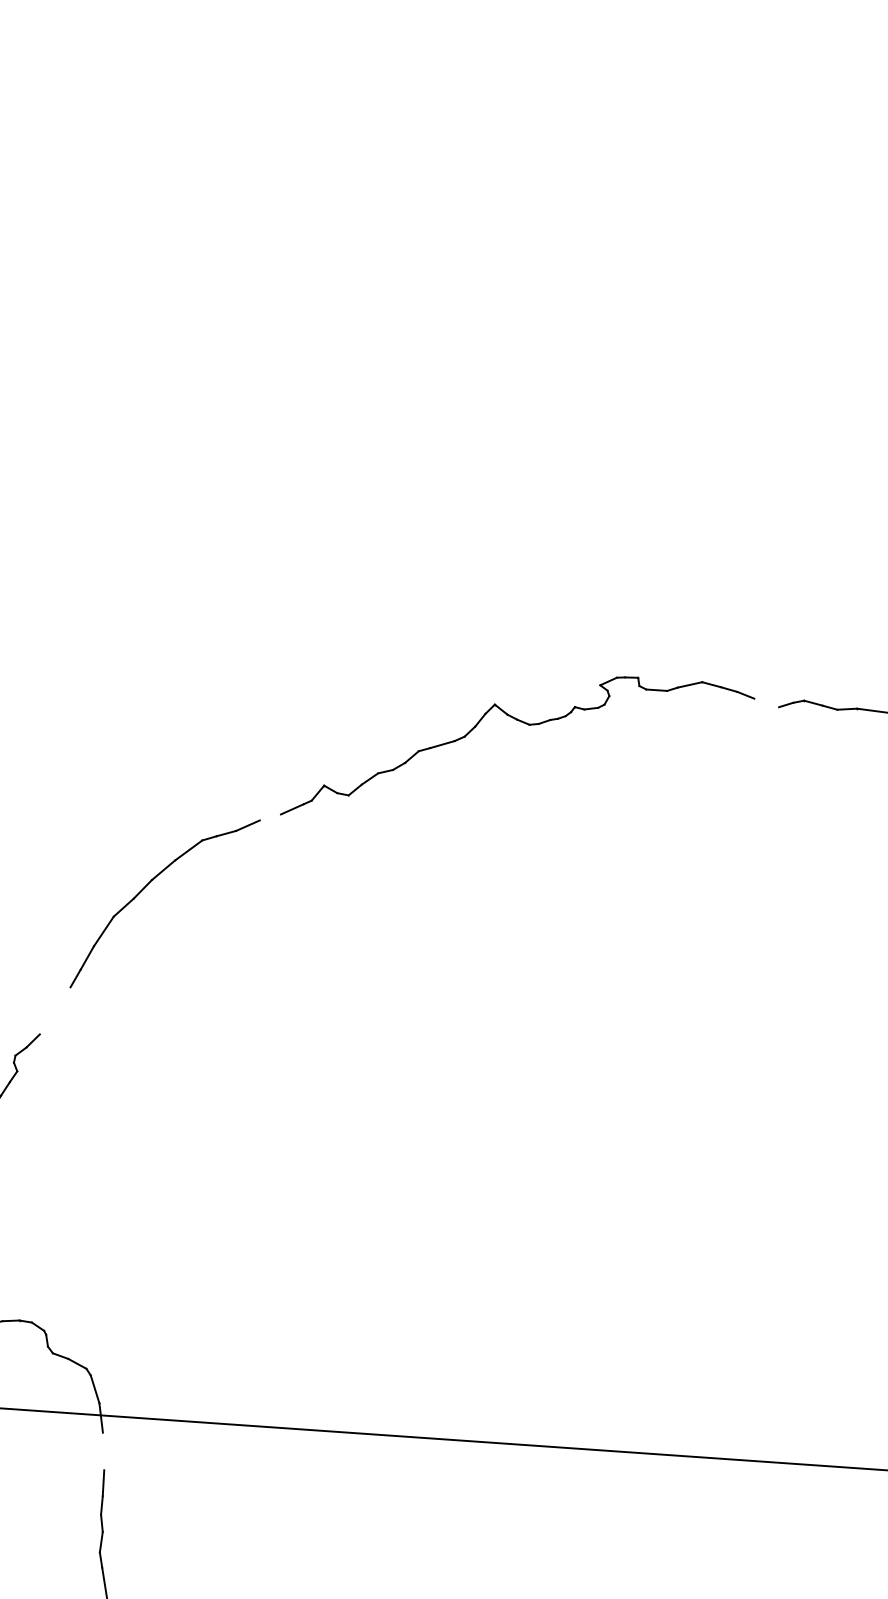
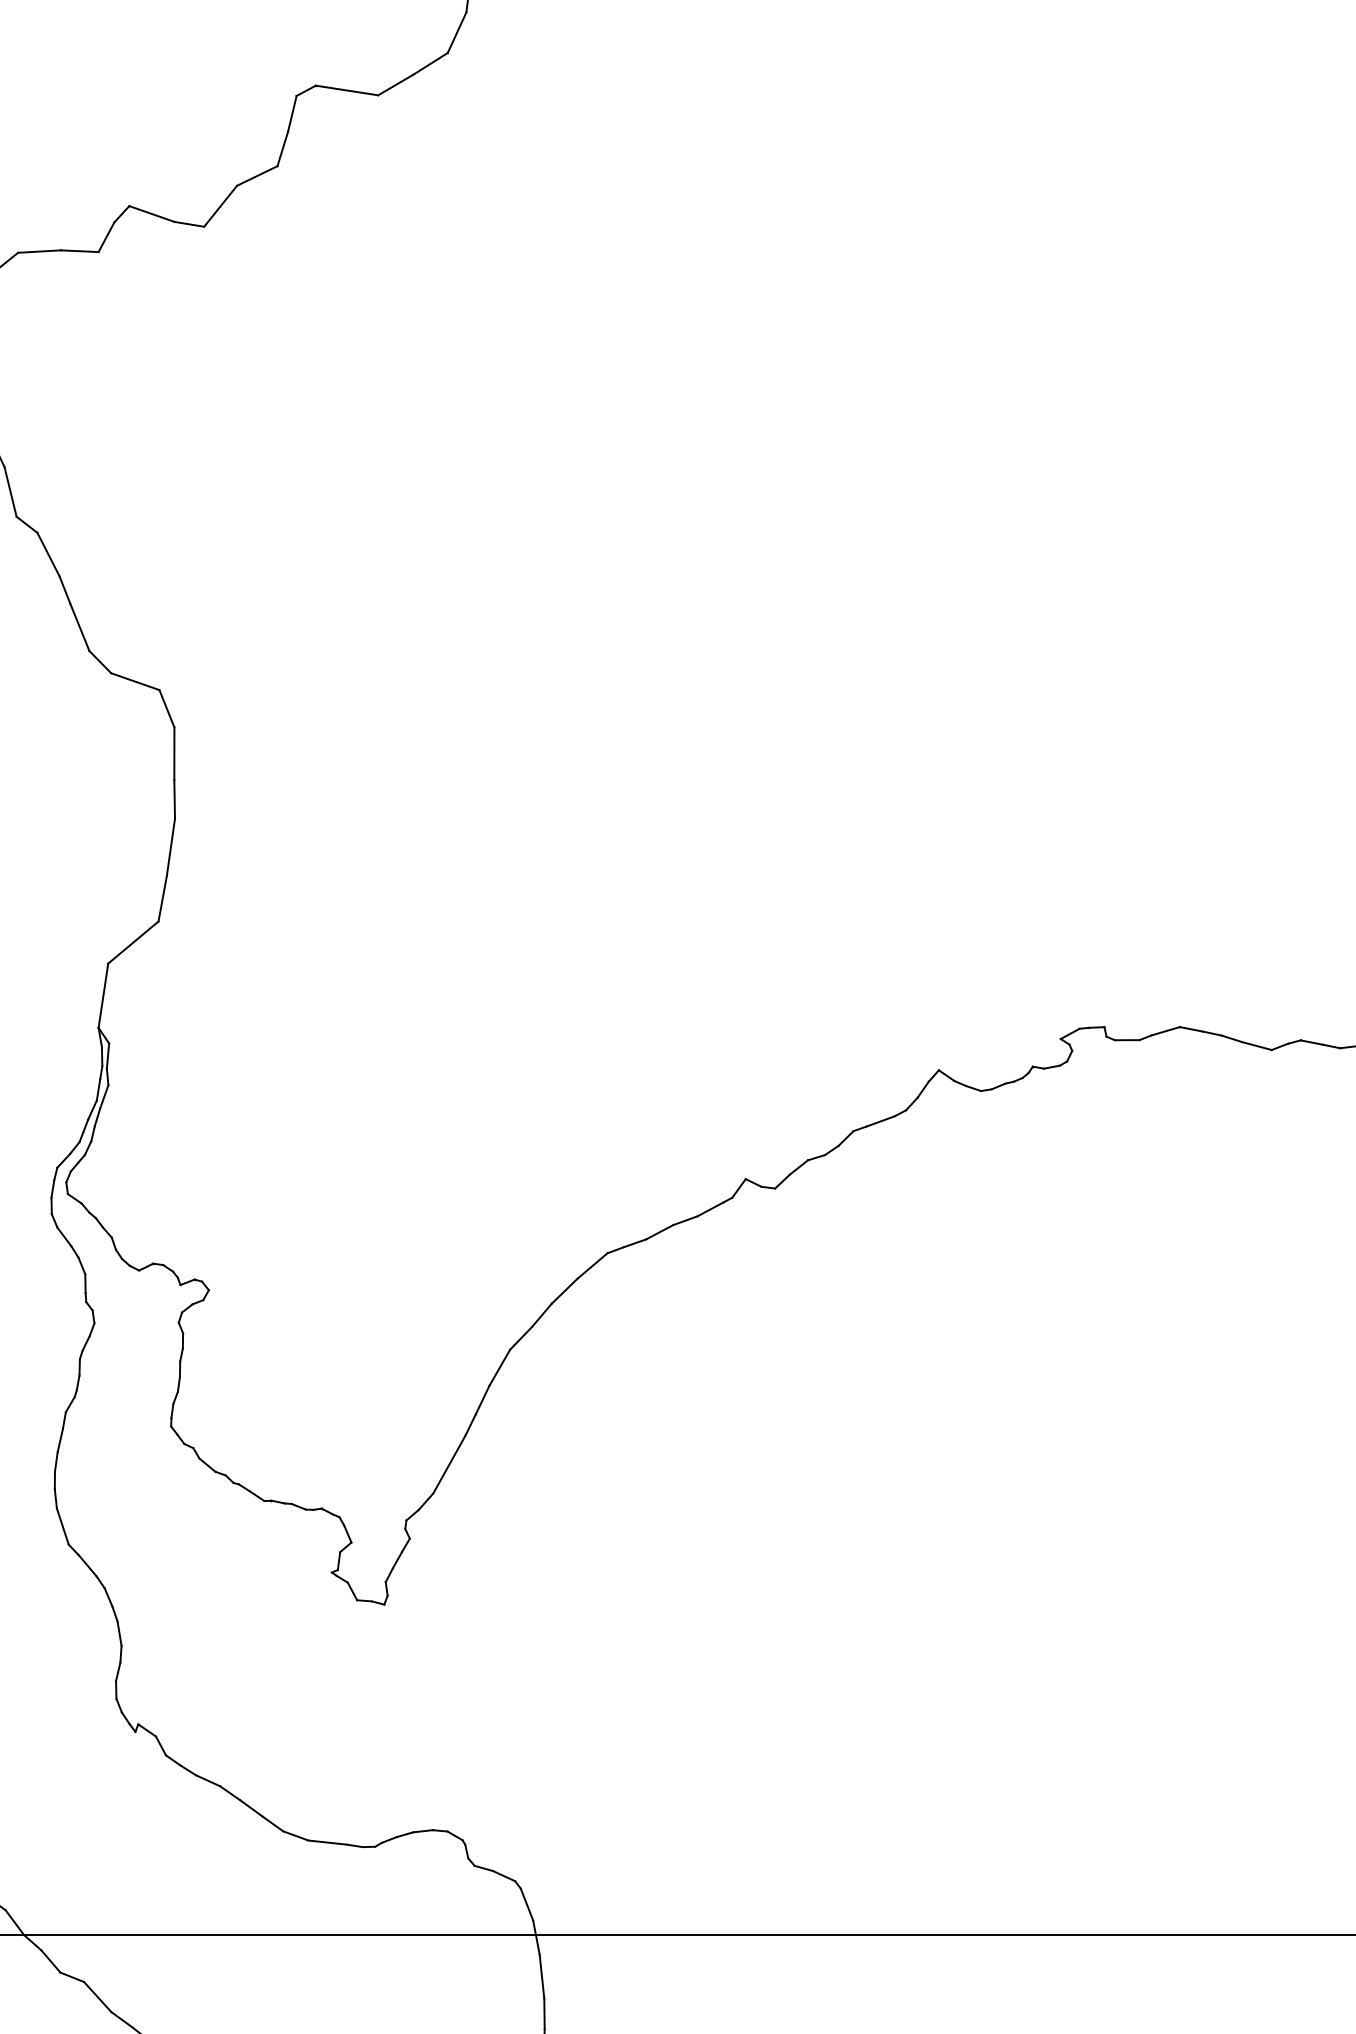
line: (766, 703) -> (1256, 1046), added
line: (270, 817) -> (685, 1220), added
line: (55, 1010) -> (449, 1464), added
line: (103, 1451) -> (541, 1976), added

